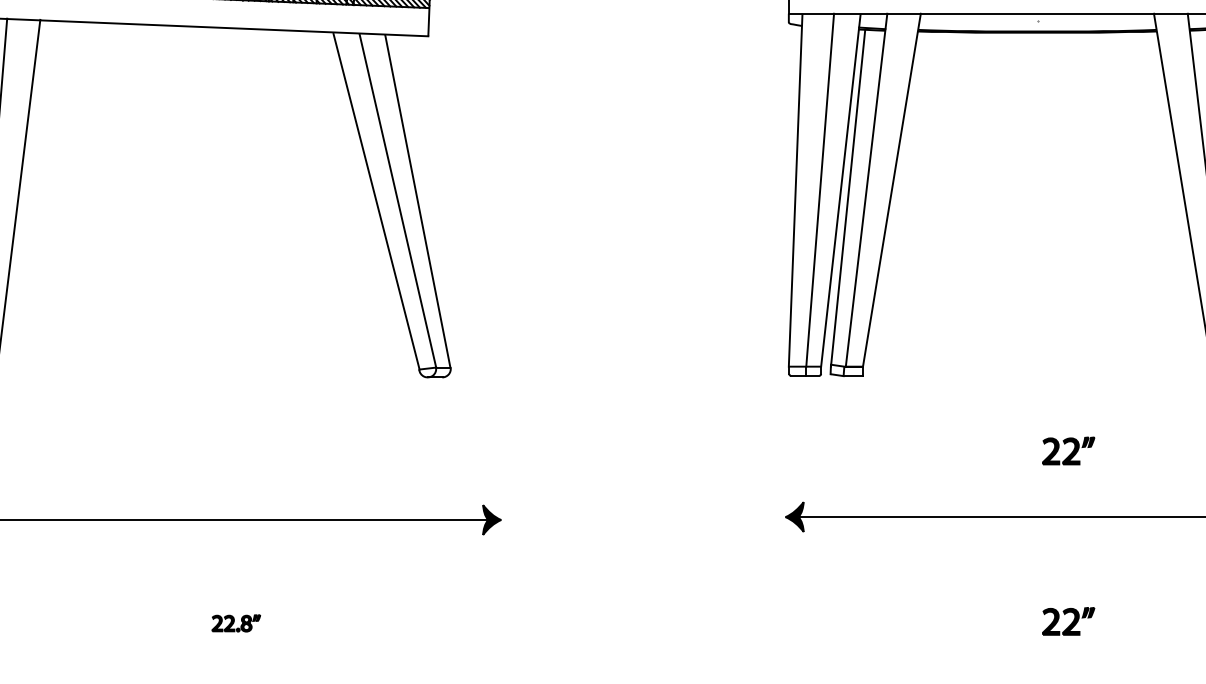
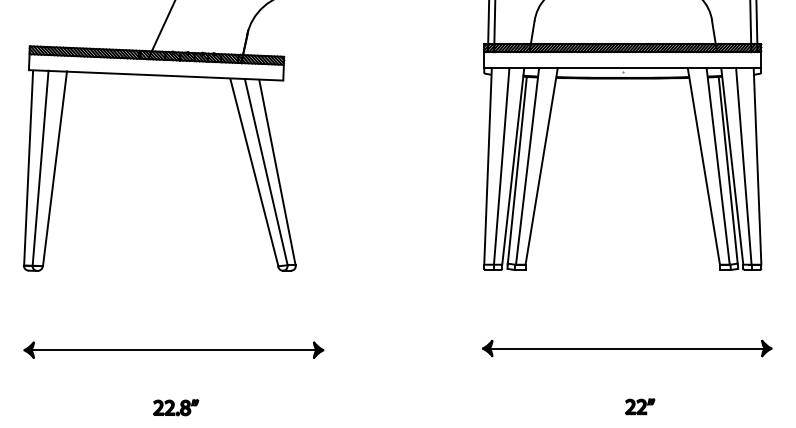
part: (1069, 450) -> (640, 311), removed
part: (236, 622) -> (176, 407), size x1.67

